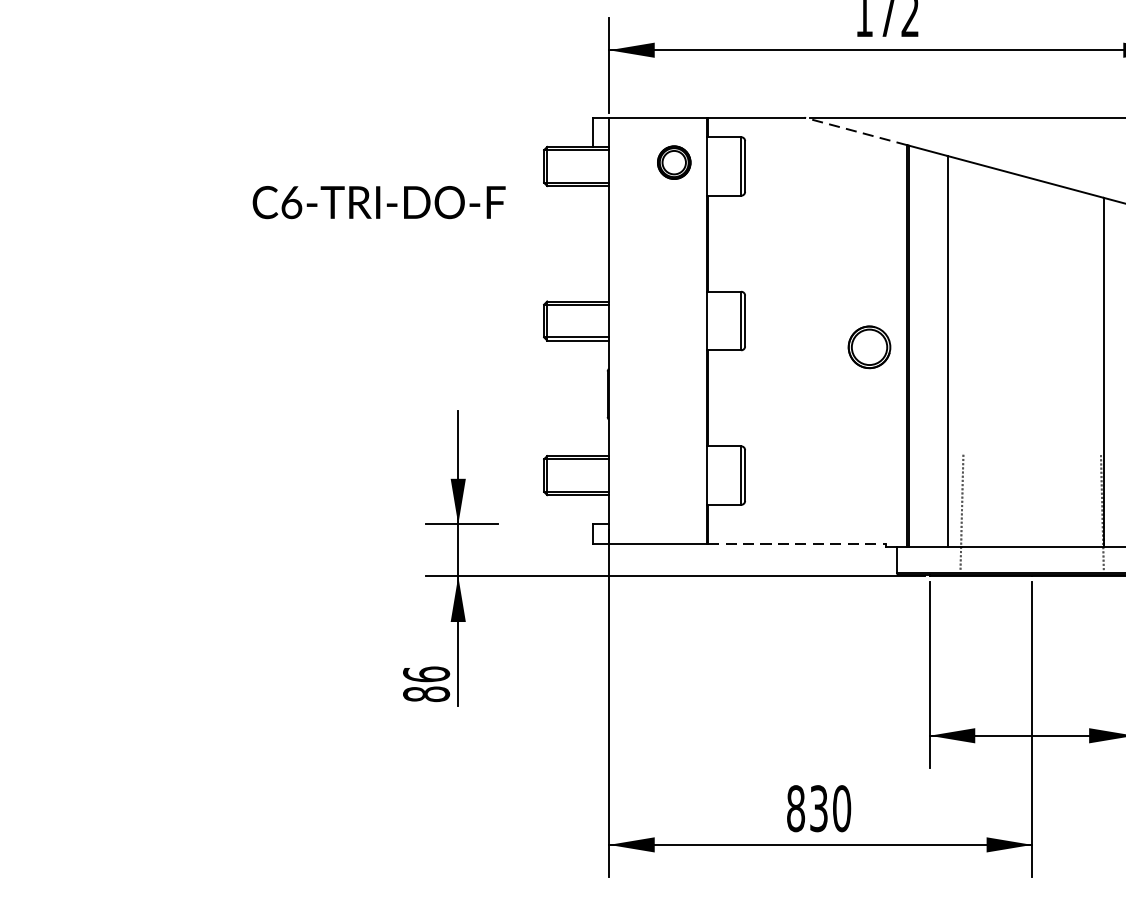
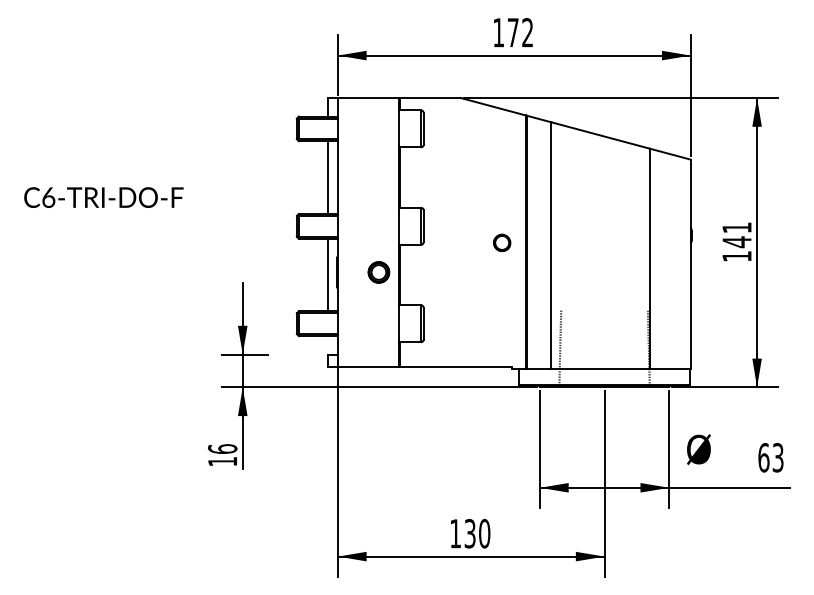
line: (855, 130) -> (493, 106), dashed -> solid
part: (673, 162) -> (378, 272), moved
text: (378, 202) -> (103, 197), moved
line: (592, 243) -> (327, 177), added
part: (870, 346) -> (502, 242), size x0.62
line: (592, 397) -> (327, 274), added
line: (797, 543) -> (456, 366), dashed -> solid
text: (426, 694) -> (222, 461), 86 -> 16
text: (795, 808) -> (455, 533), 830 -> 130

